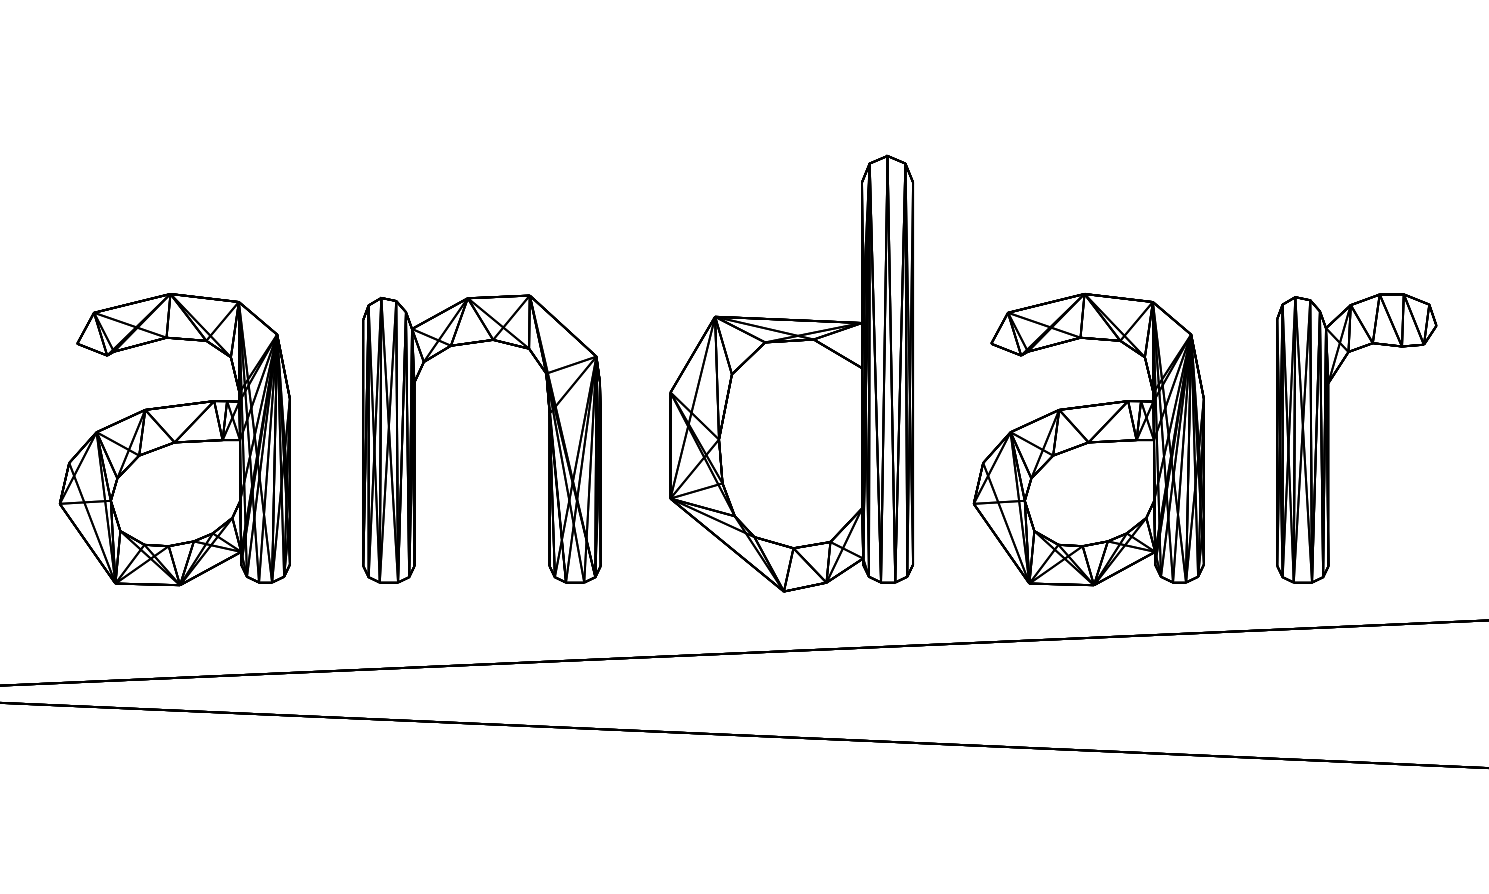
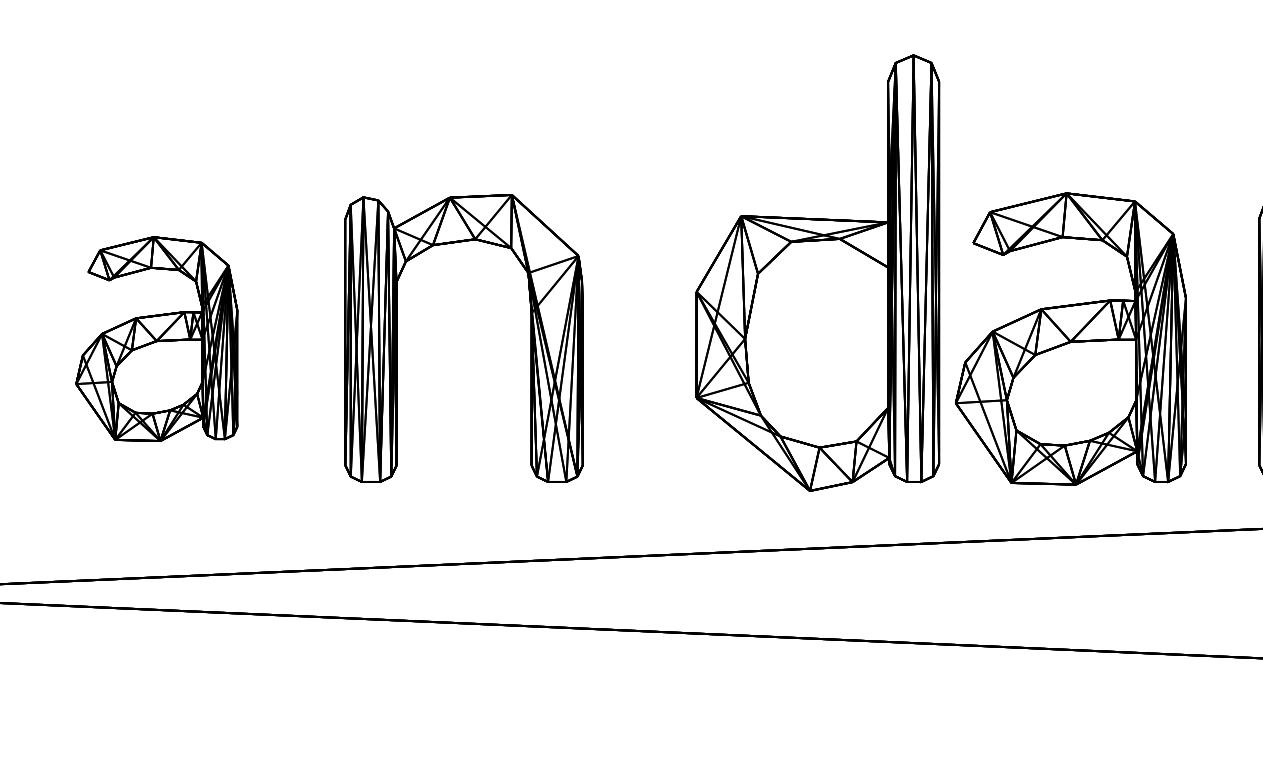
part: (791, 373) -> (817, 272), moved
part: (174, 439) -> (156, 338), size x0.7

